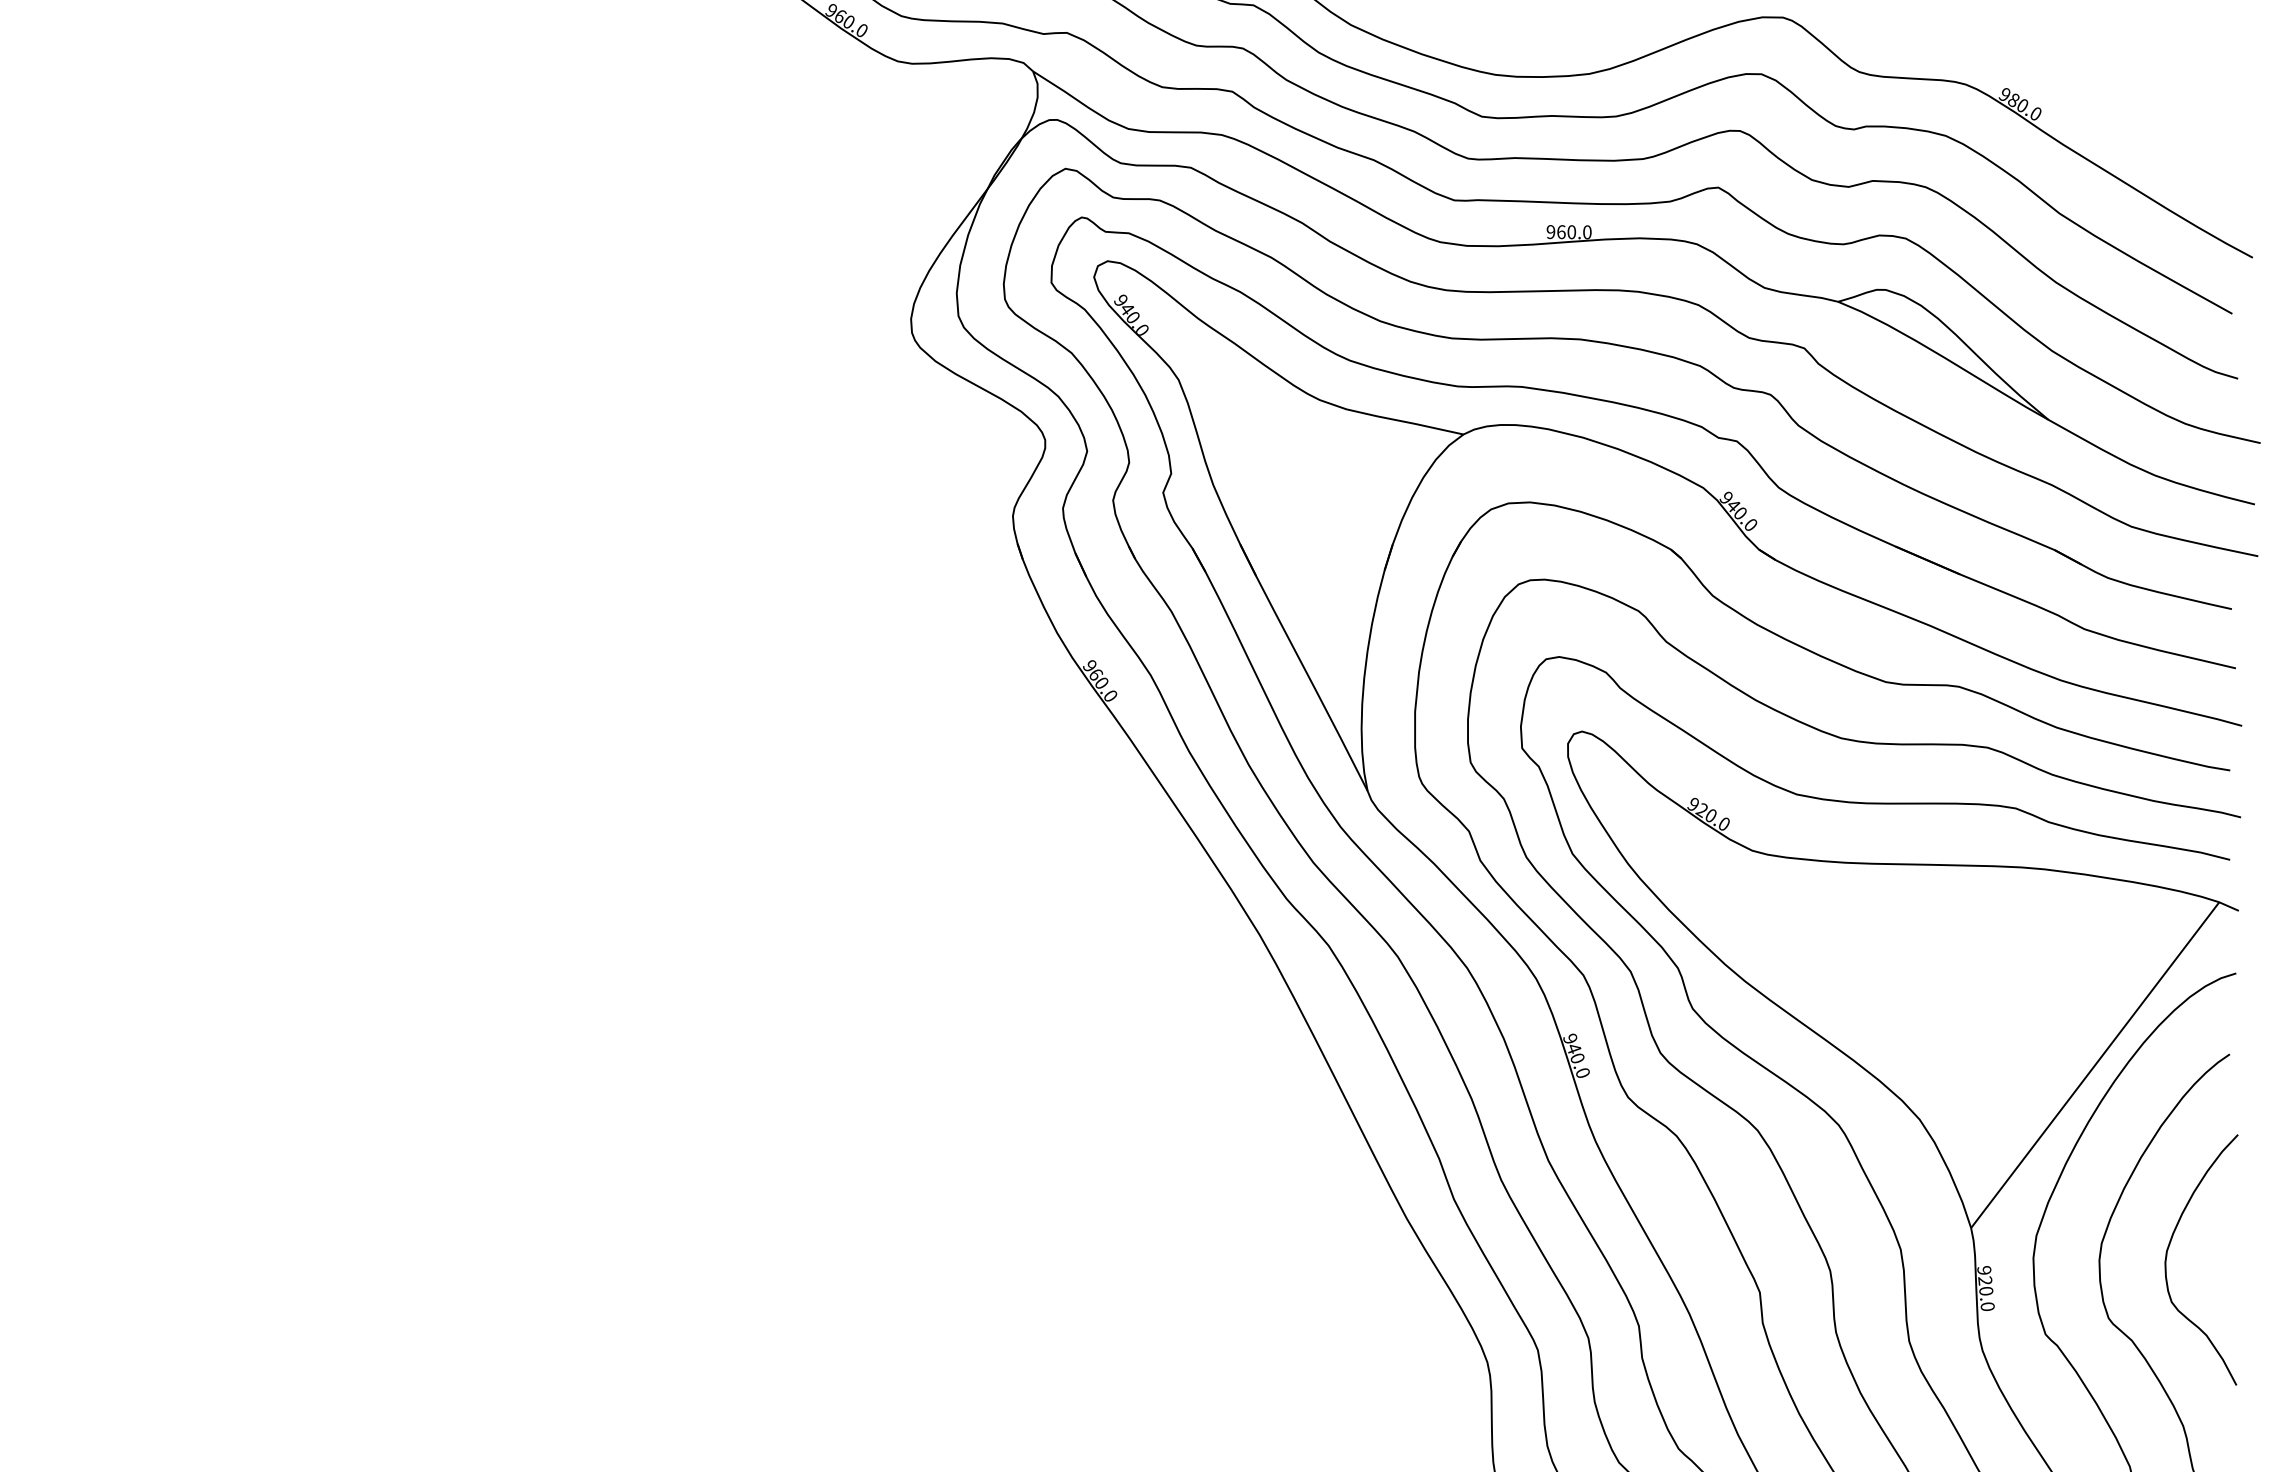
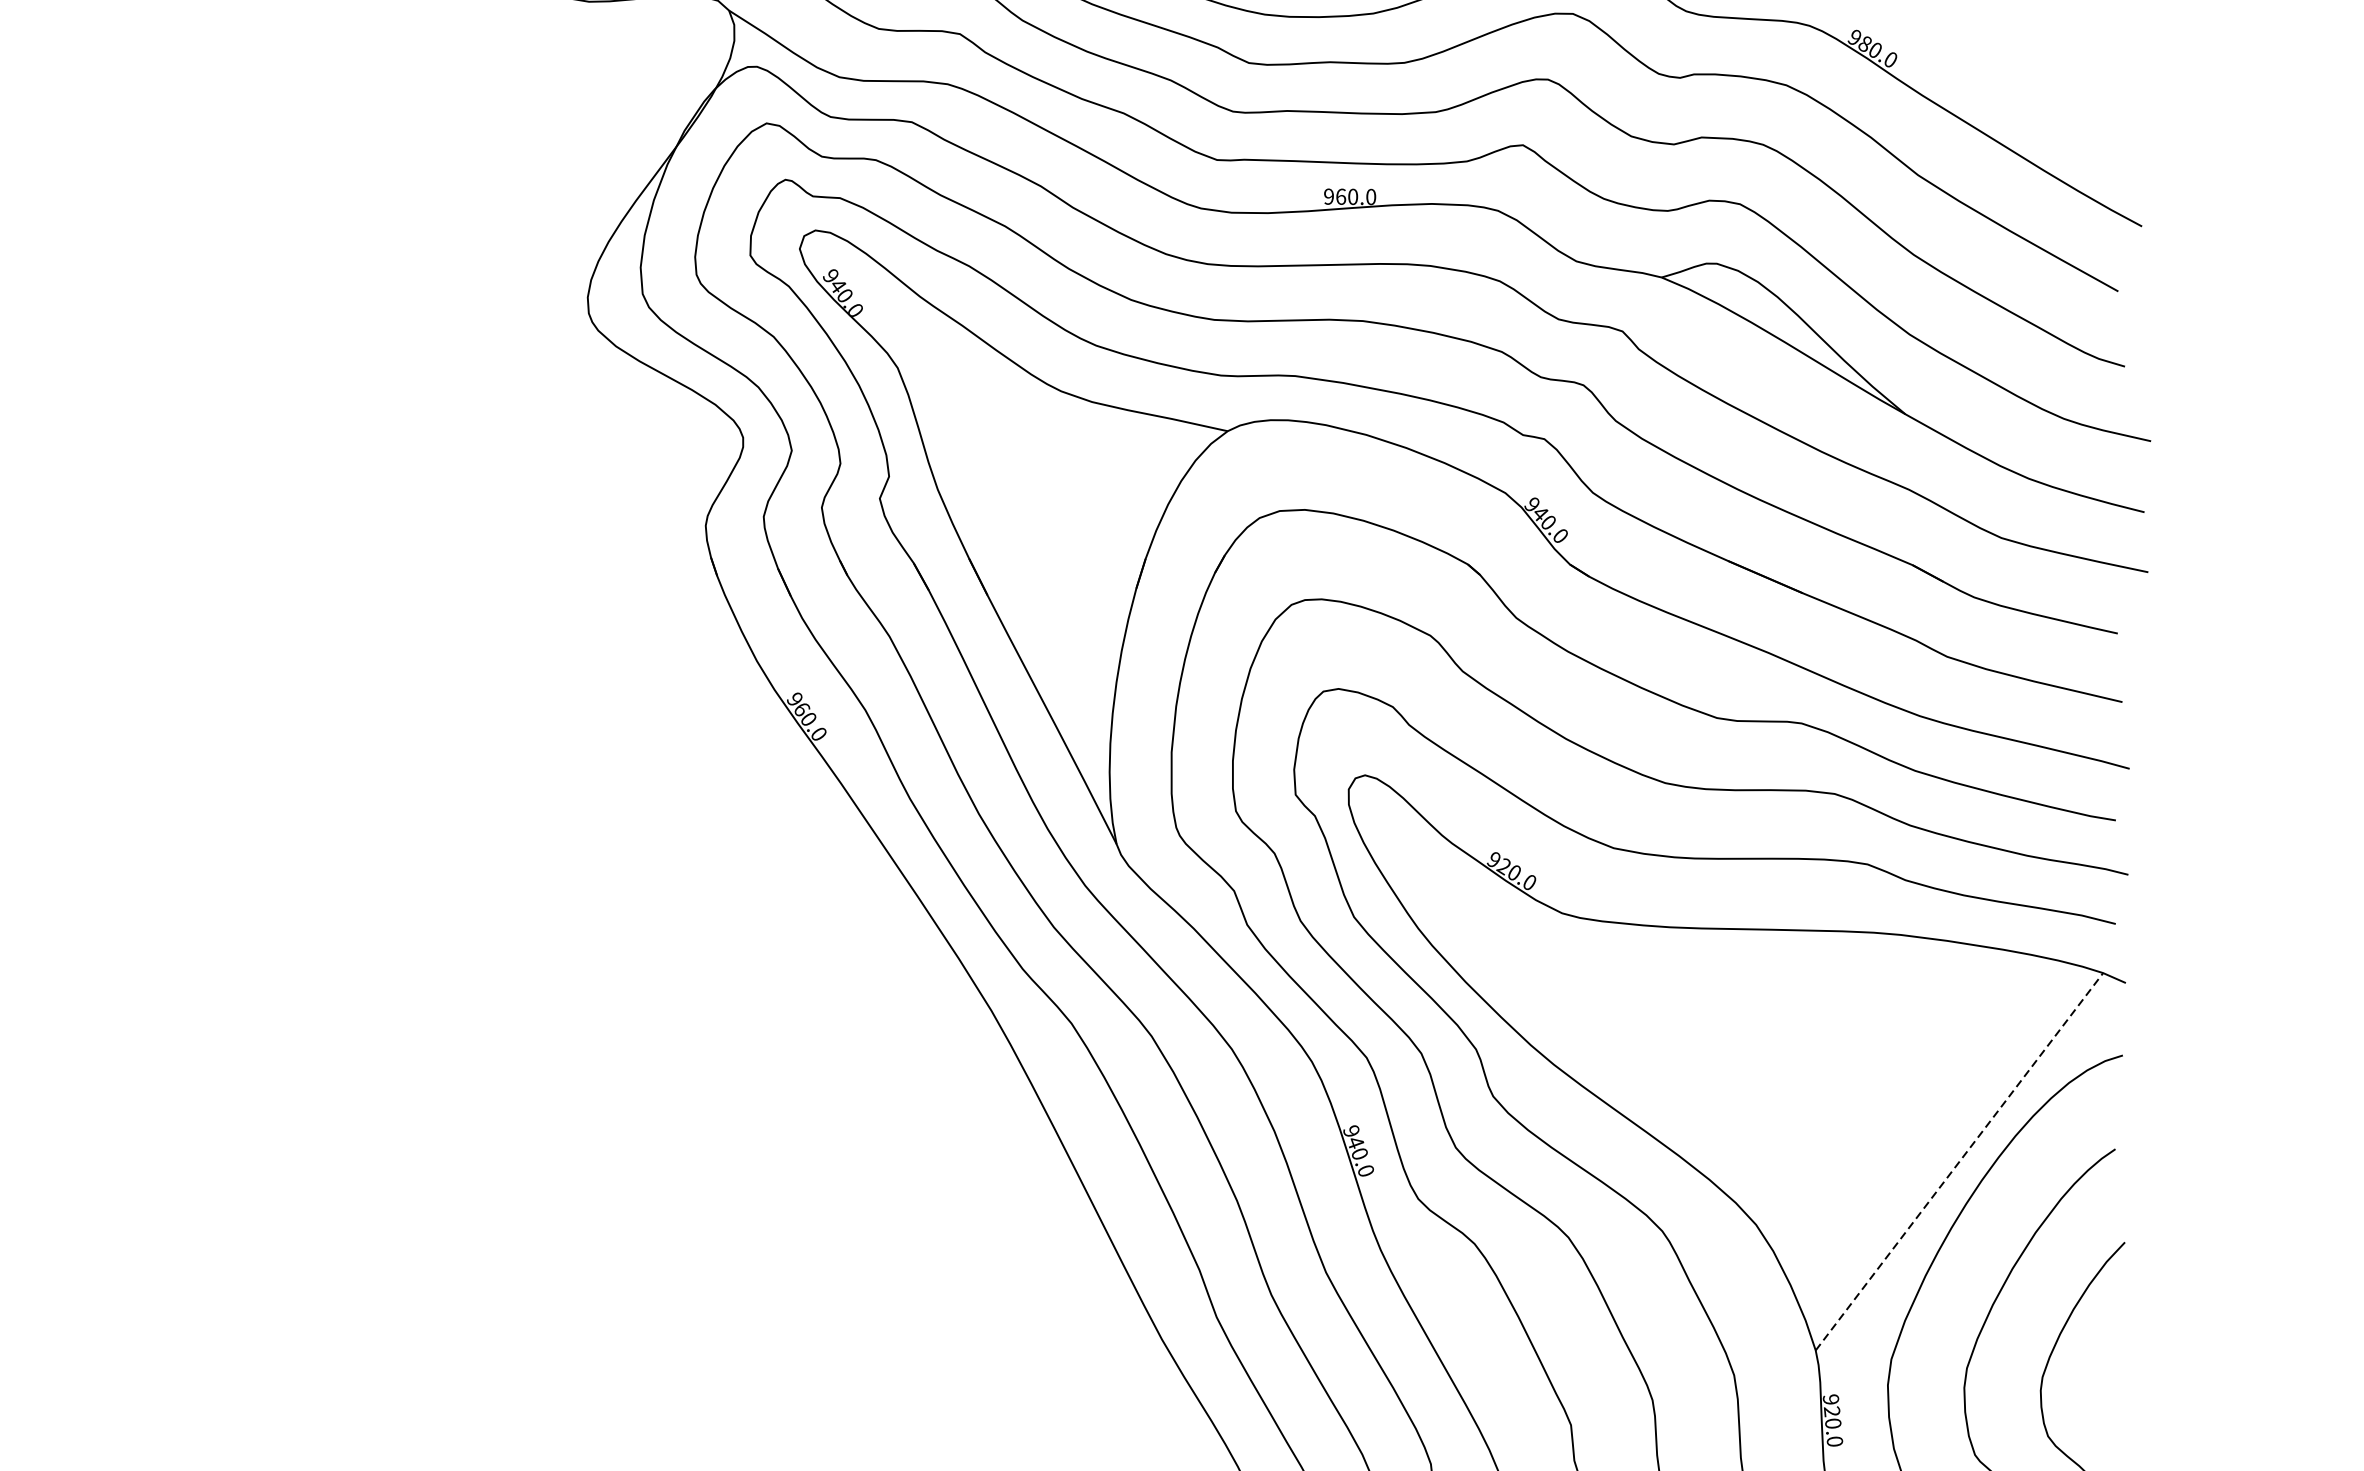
line: (2095, 1065) -> (1959, 1162), solid -> dashed

